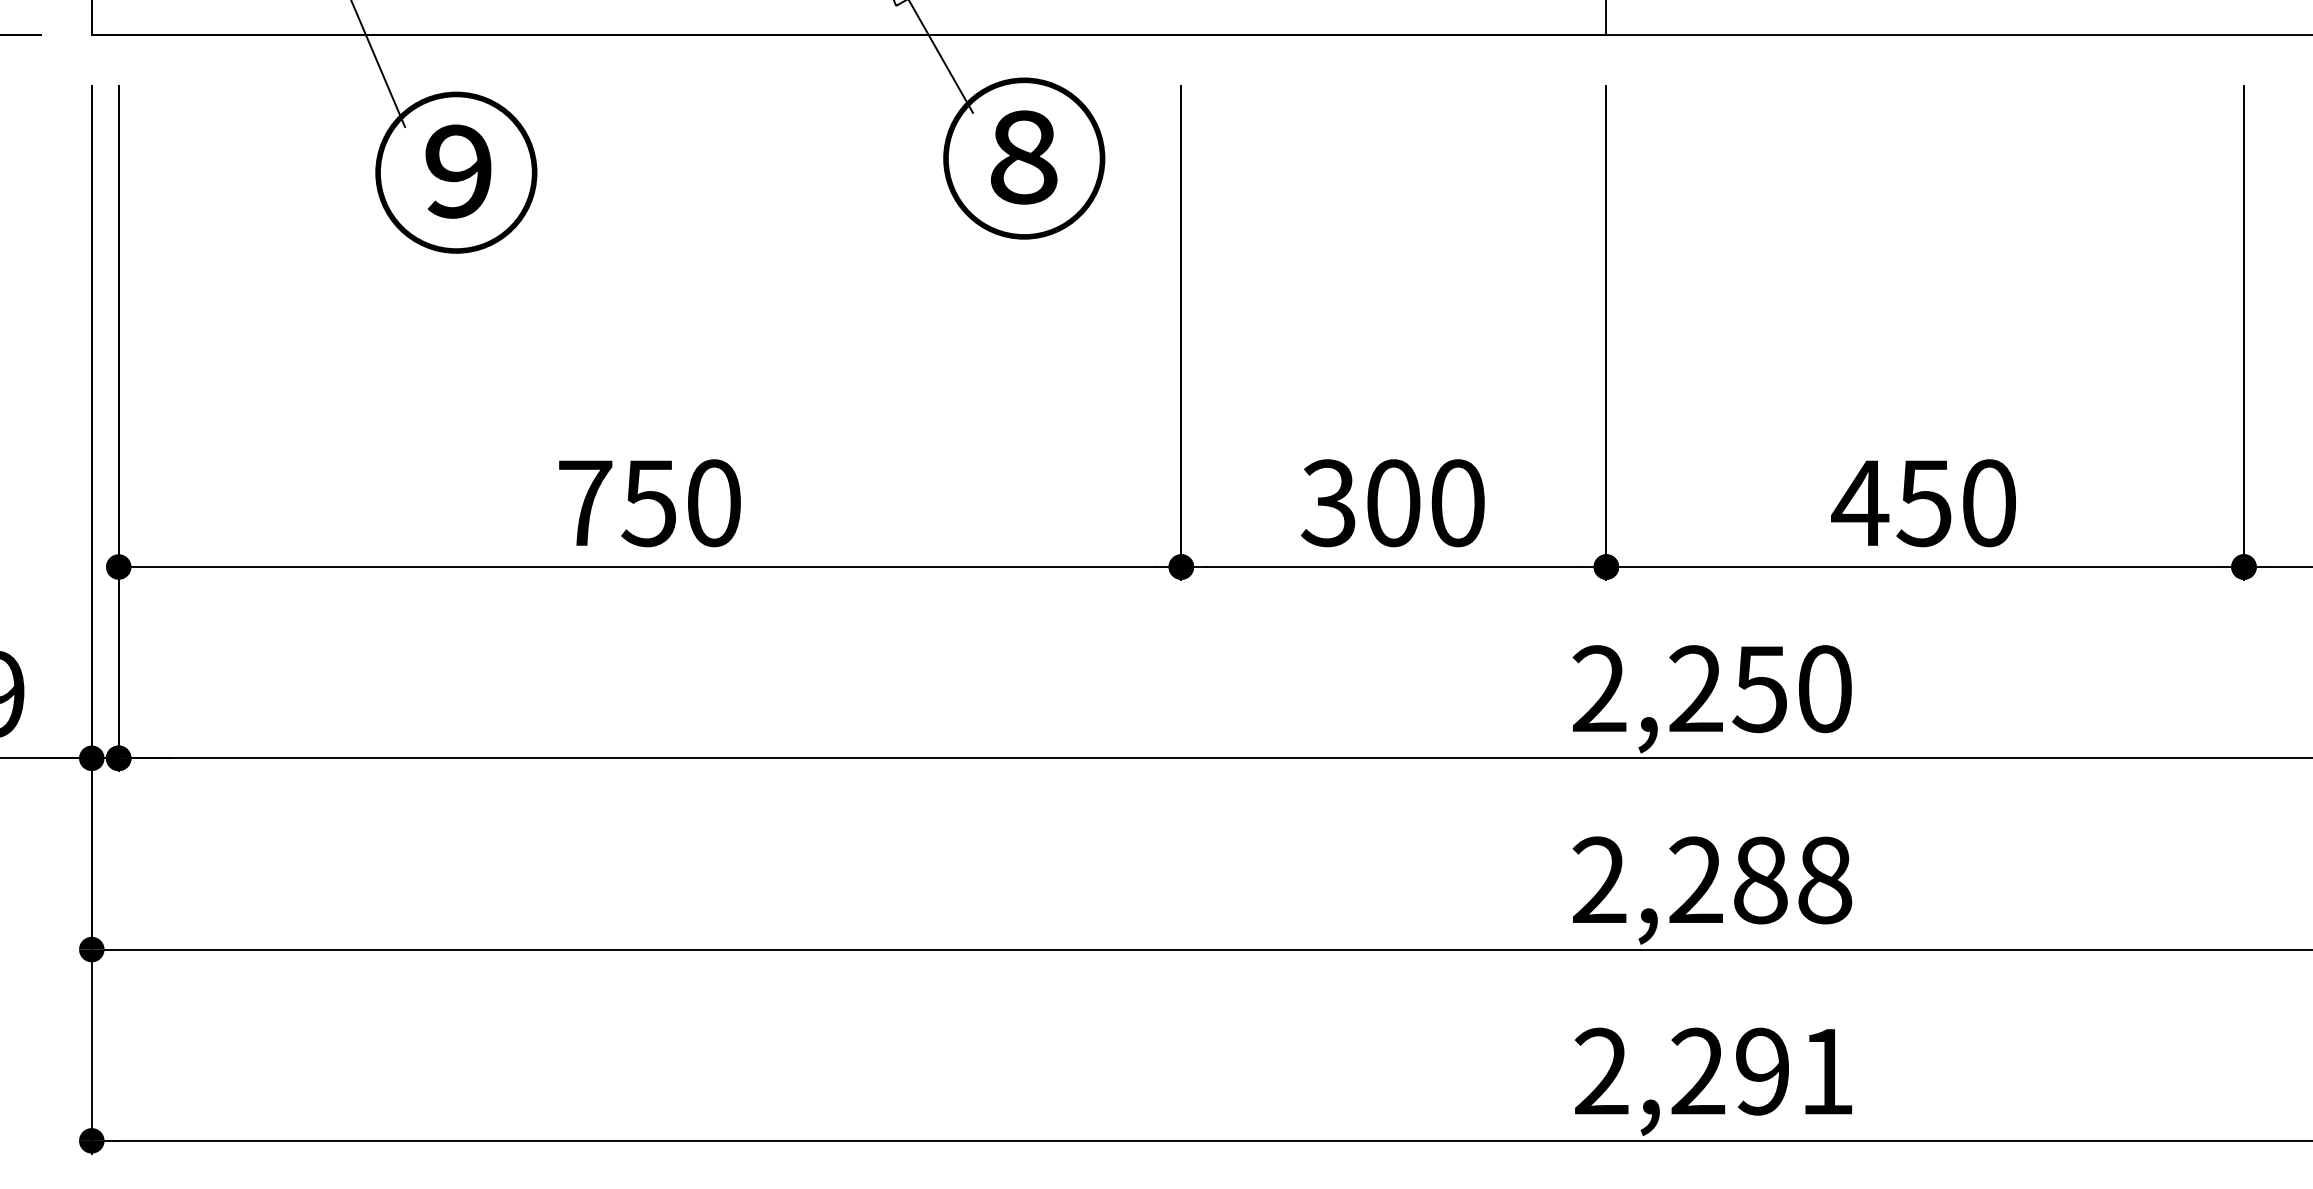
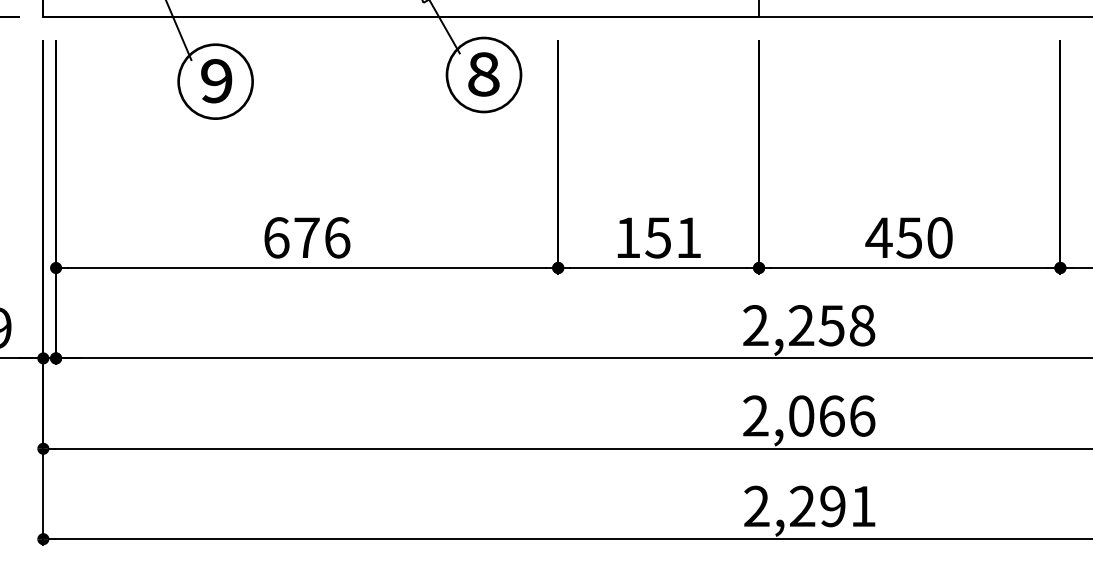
text: (650, 502) -> (307, 237), 750 -> 676
text: (1391, 502) -> (657, 237), 300 -> 151
text: (1825, 688) -> (862, 325), 2,250 -> 2,258
text: (1761, 879) -> (832, 415), 2,288 -> 2,066

